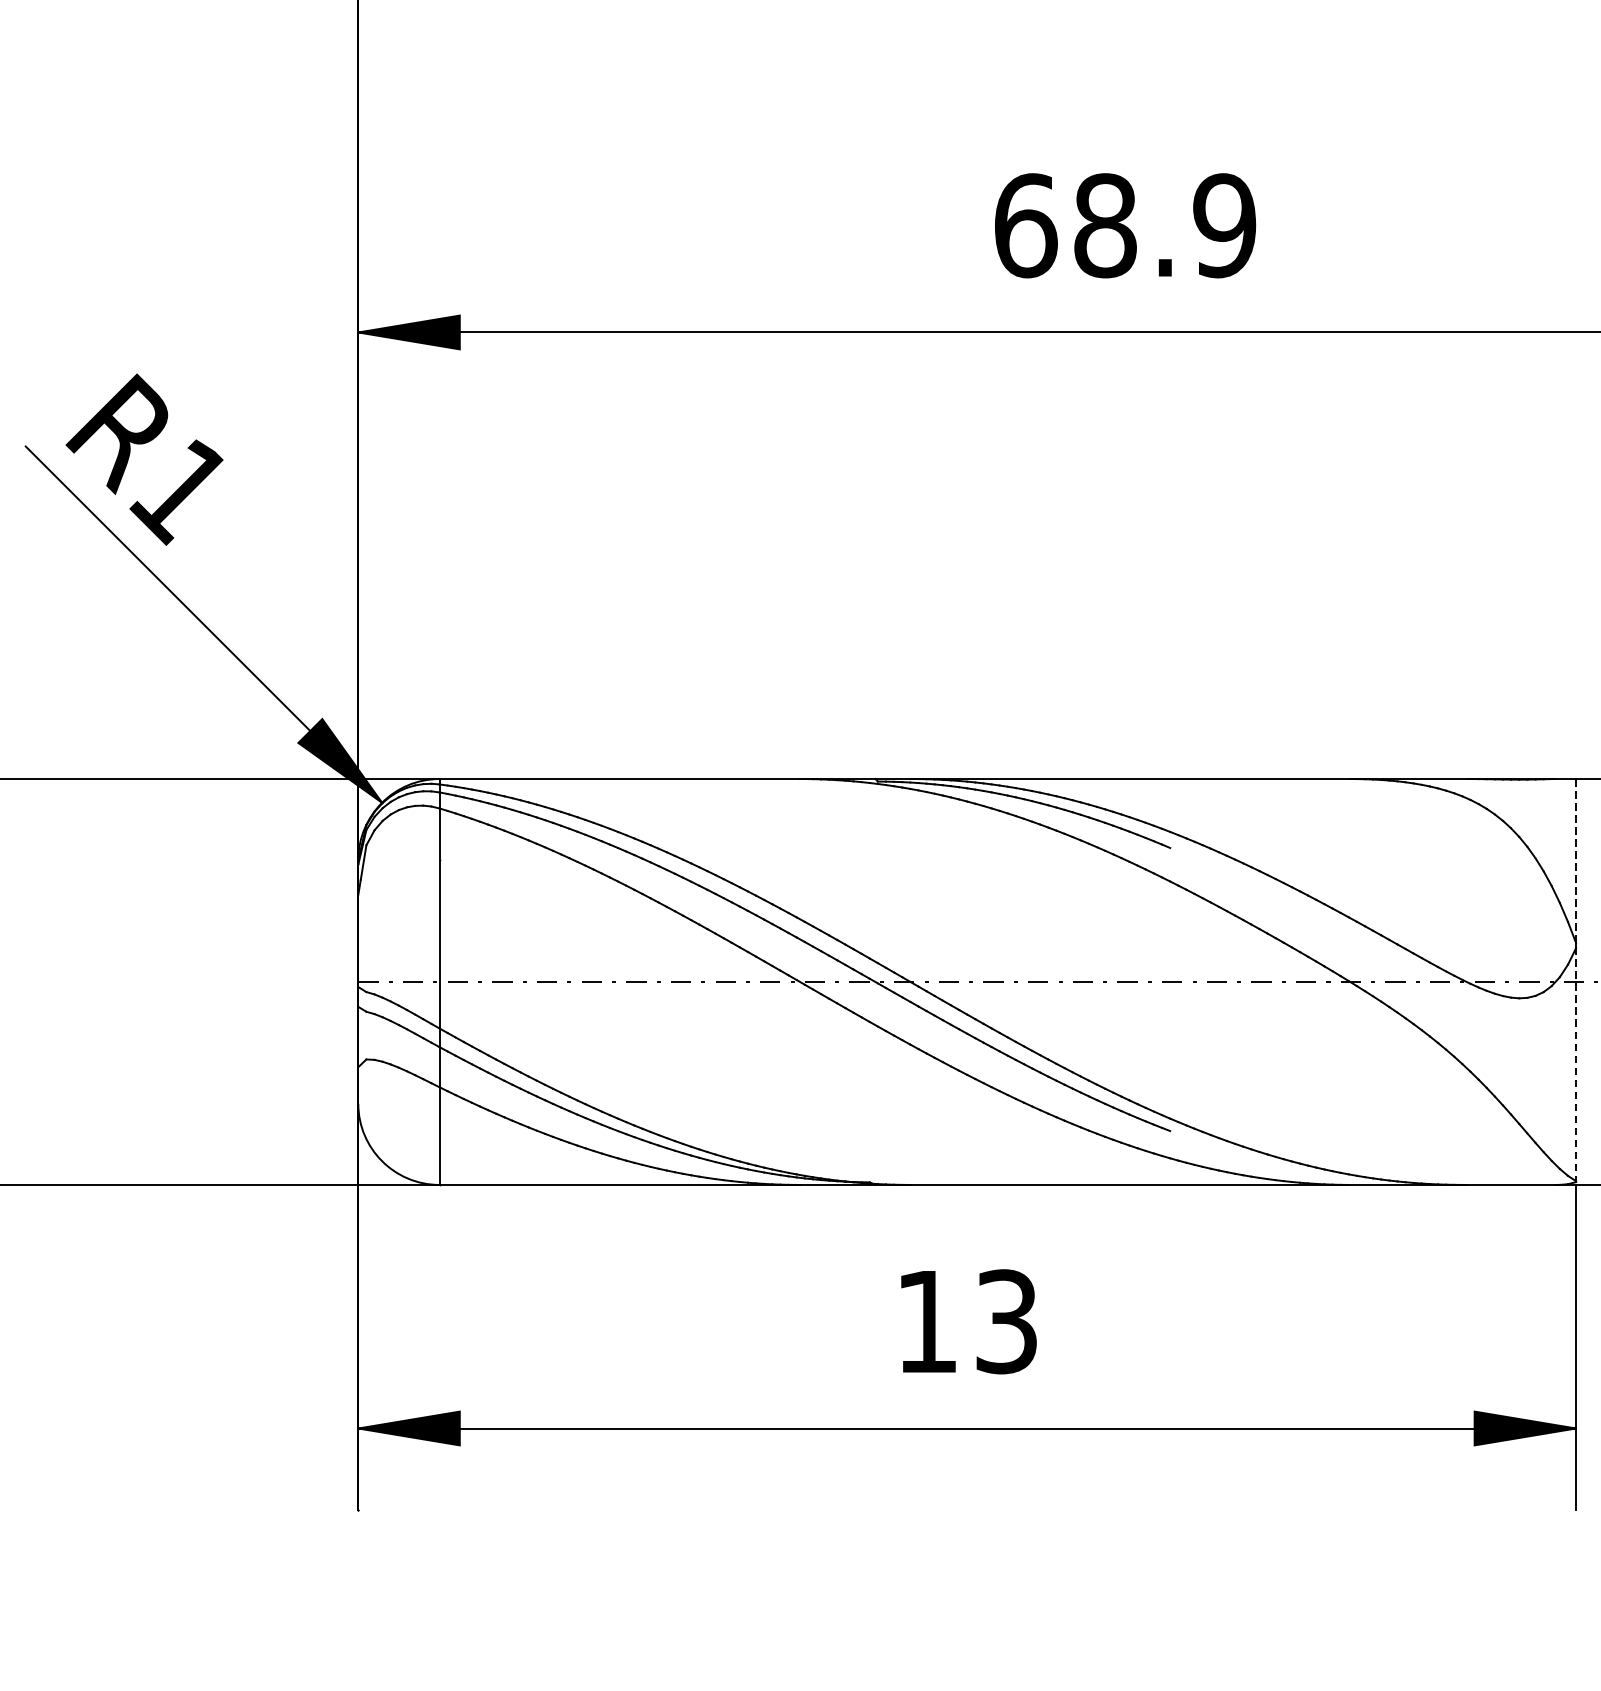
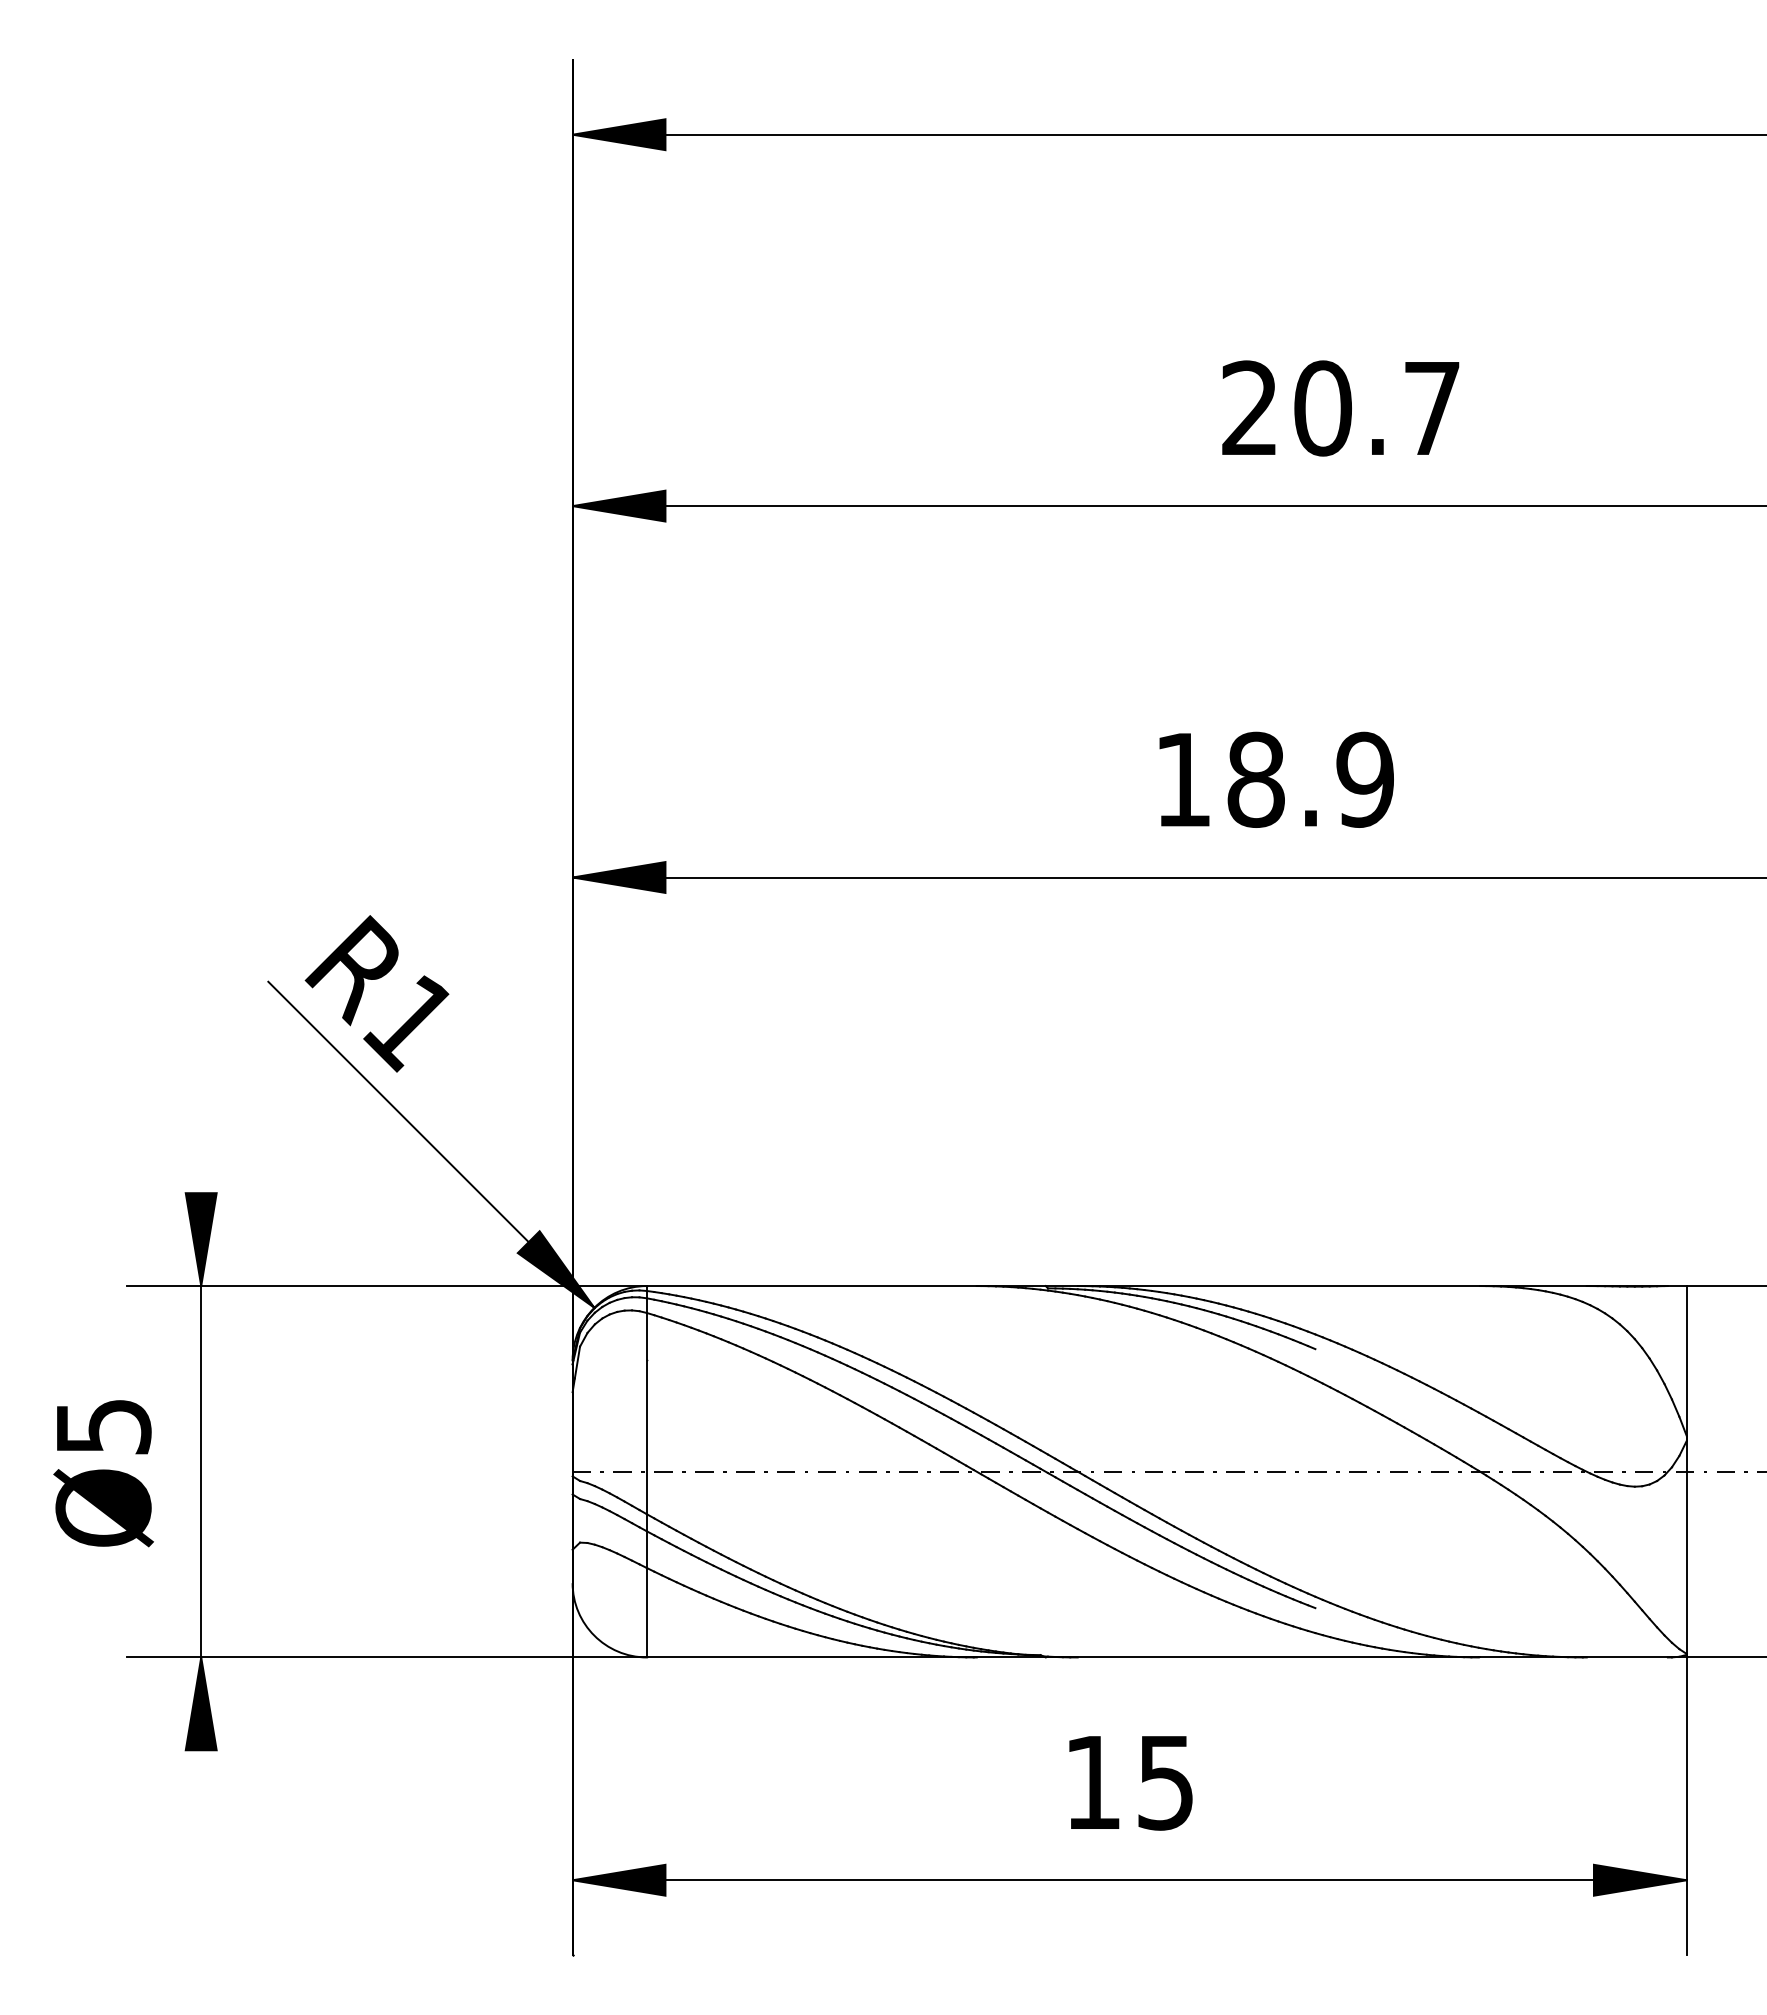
text: (1025, 225) -> (1183, 779), 68.9 -> 18.9
line: (1575, 981) -> (1686, 1471), dashed -> solid
text: (1006, 1321) -> (1165, 1782), 13 -> 15

